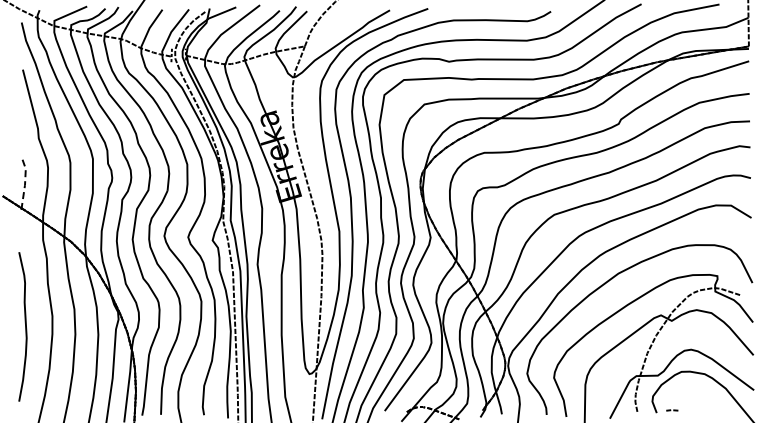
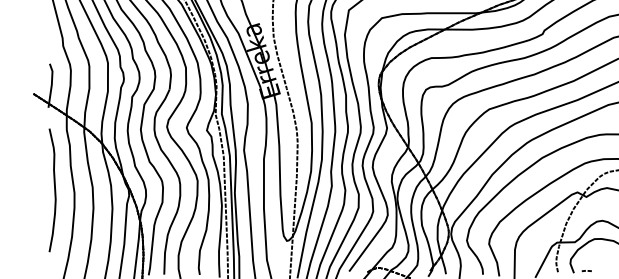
line: (25, 185) -> (52, 85), dashed -> solid
curve: (25, 326) -> (54, 190), moved

